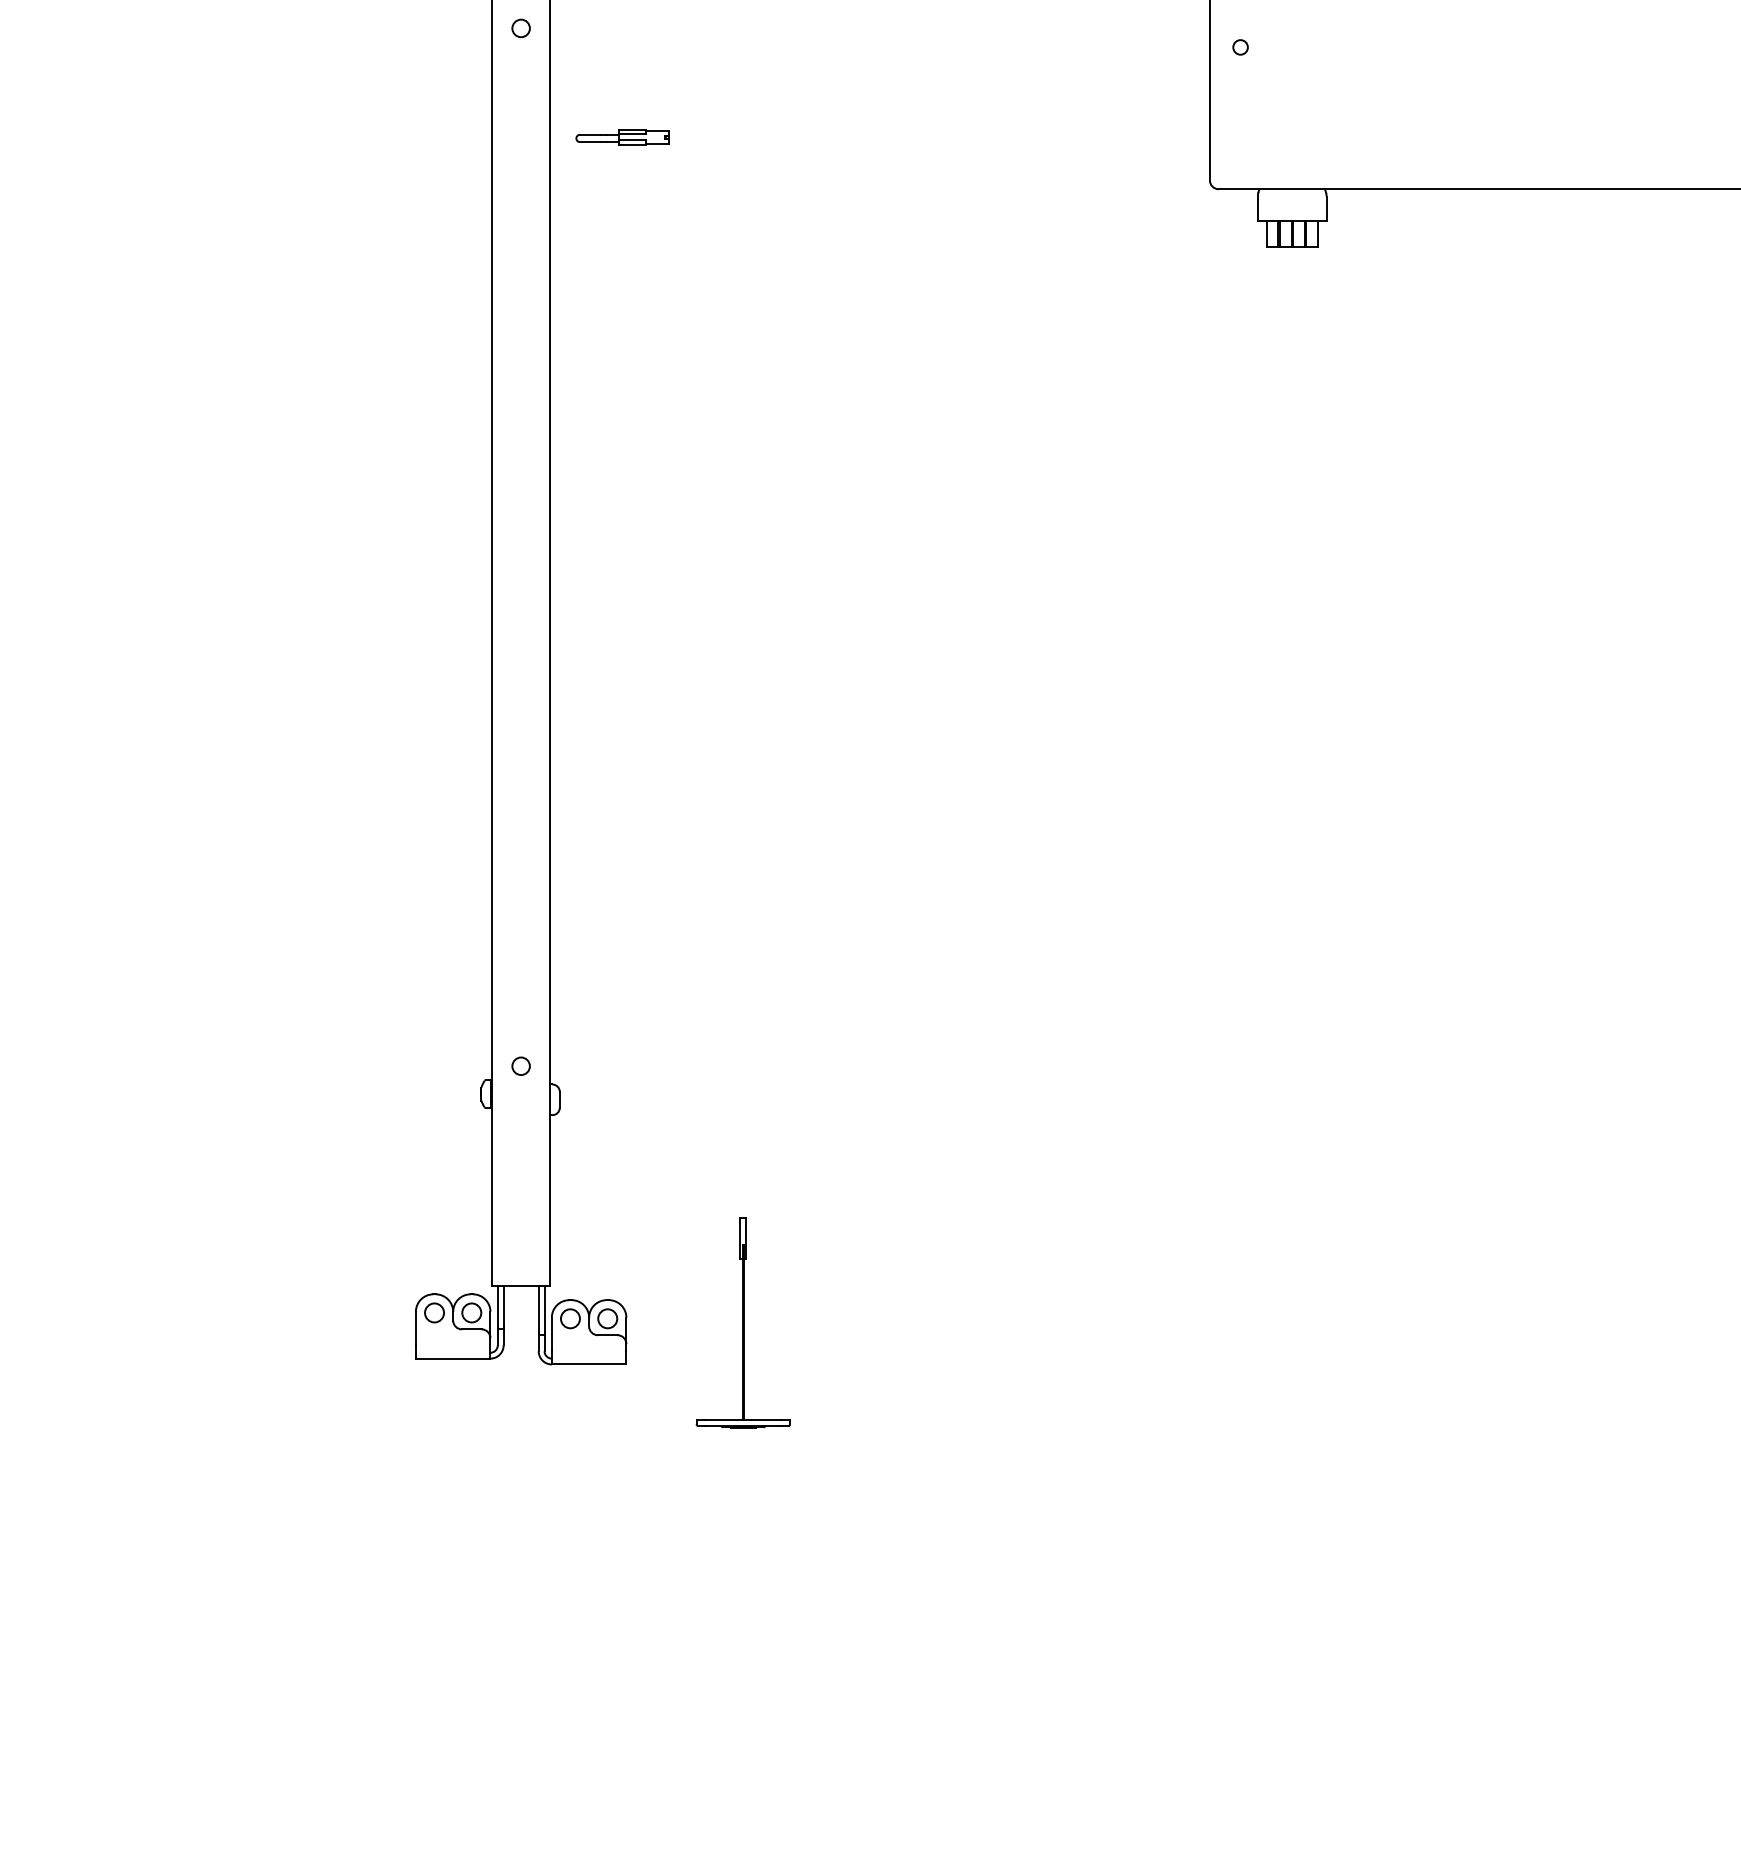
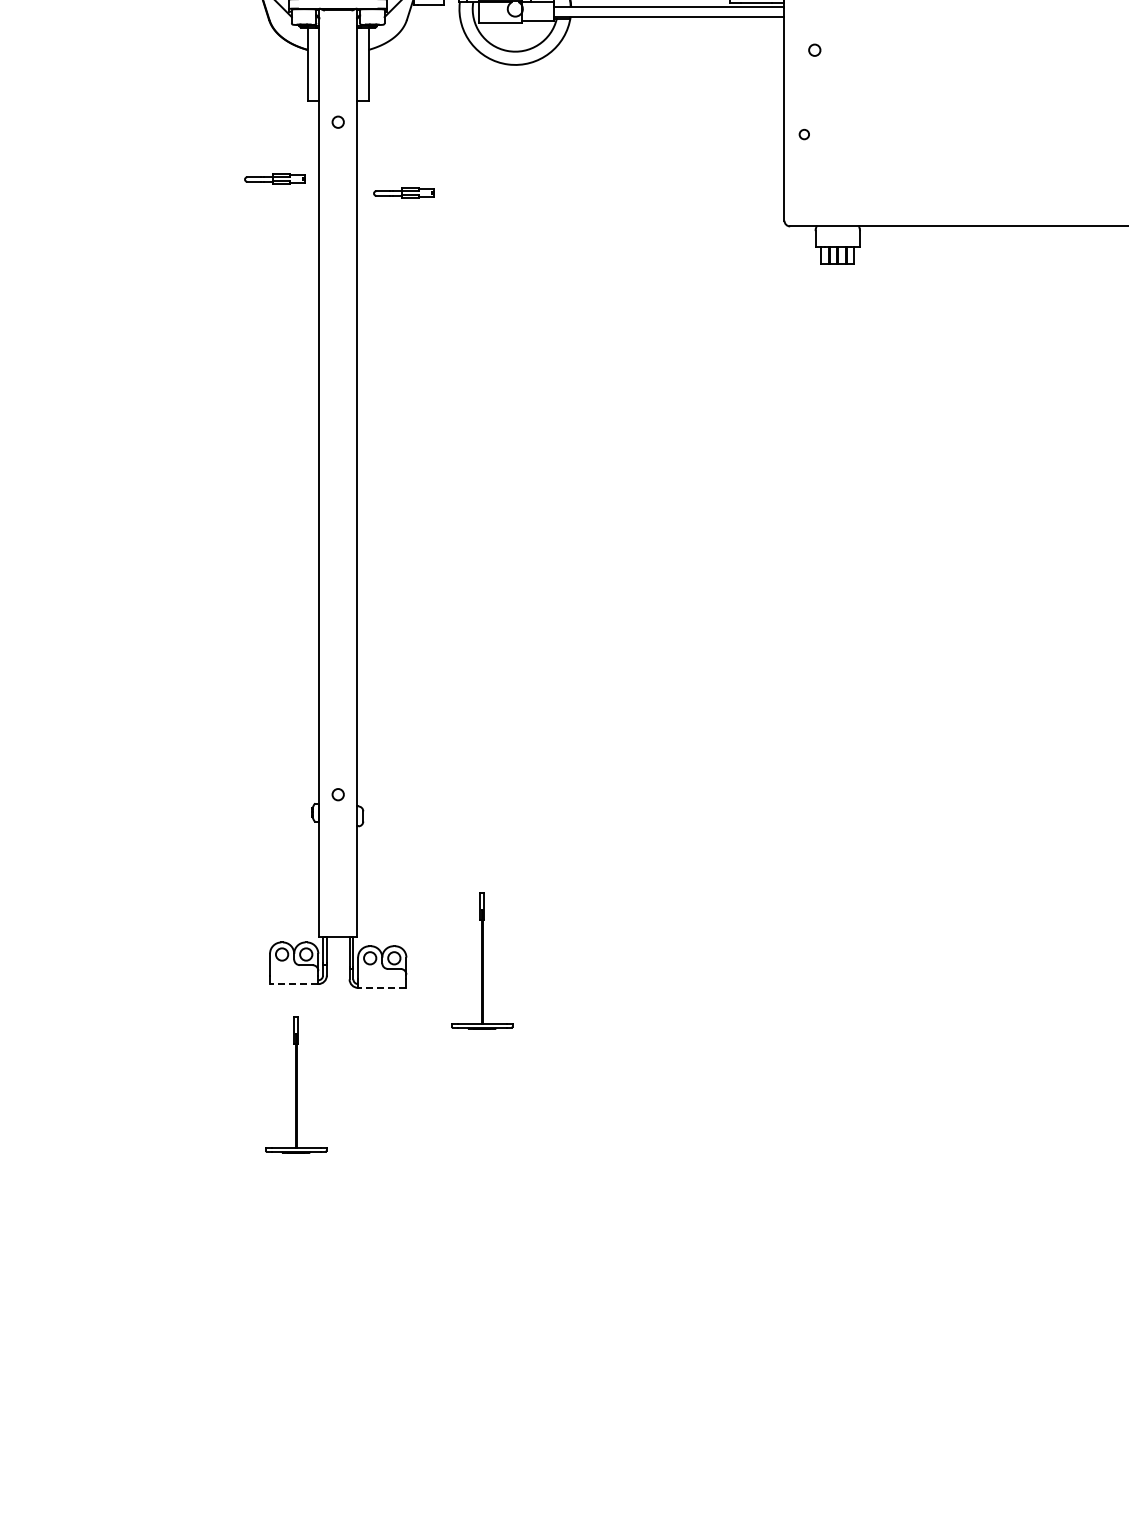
part: (422, 115) -> (274, 178), added
line: (452, 1359) -> (293, 984), solid -> dashed
line: (587, 1363) -> (381, 987), solid -> dashed
part: (456, 1513) -> (296, 1084), added

